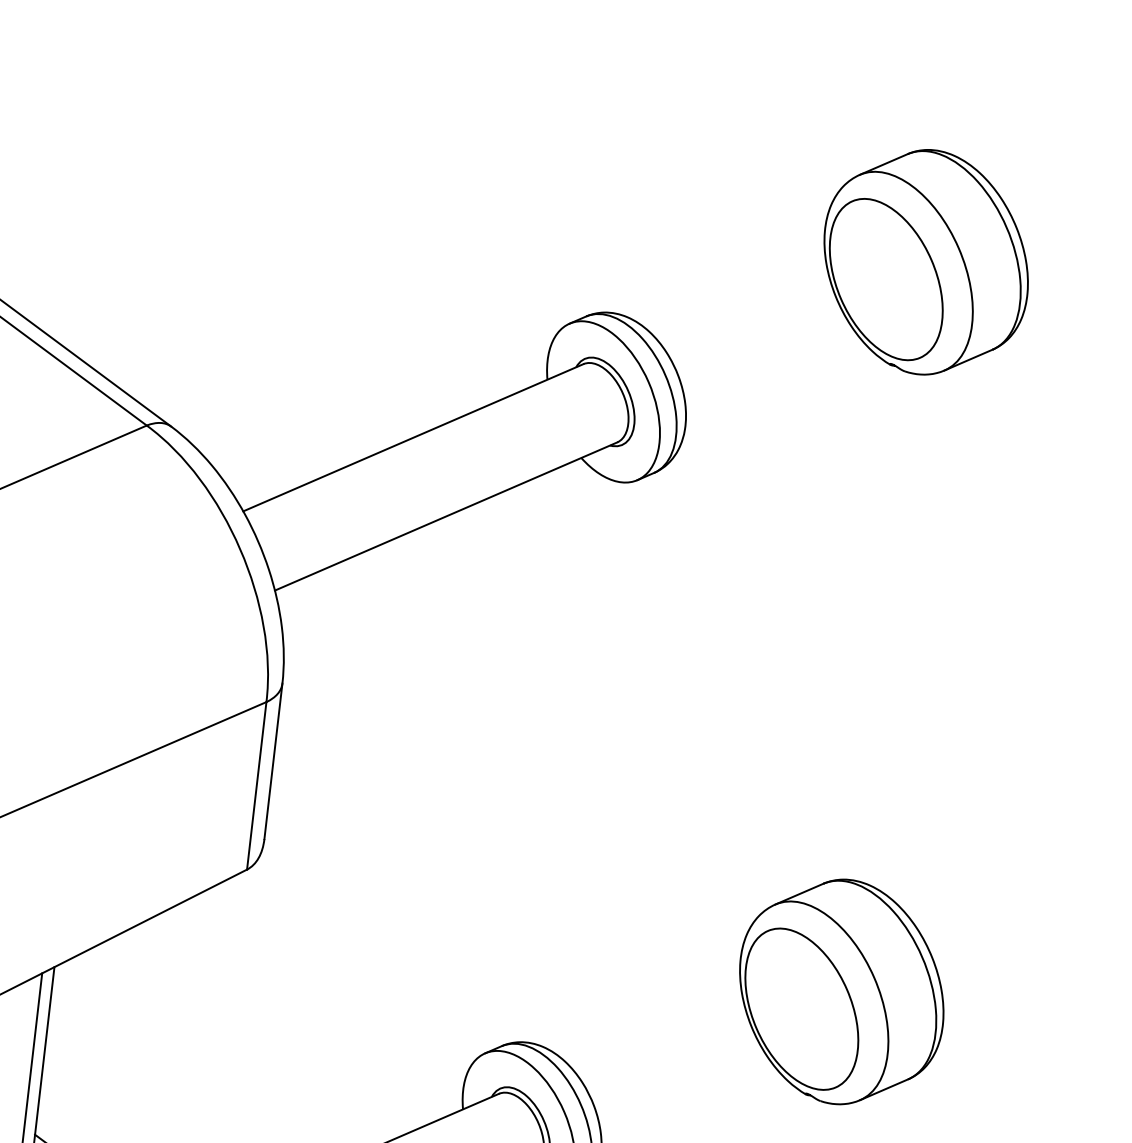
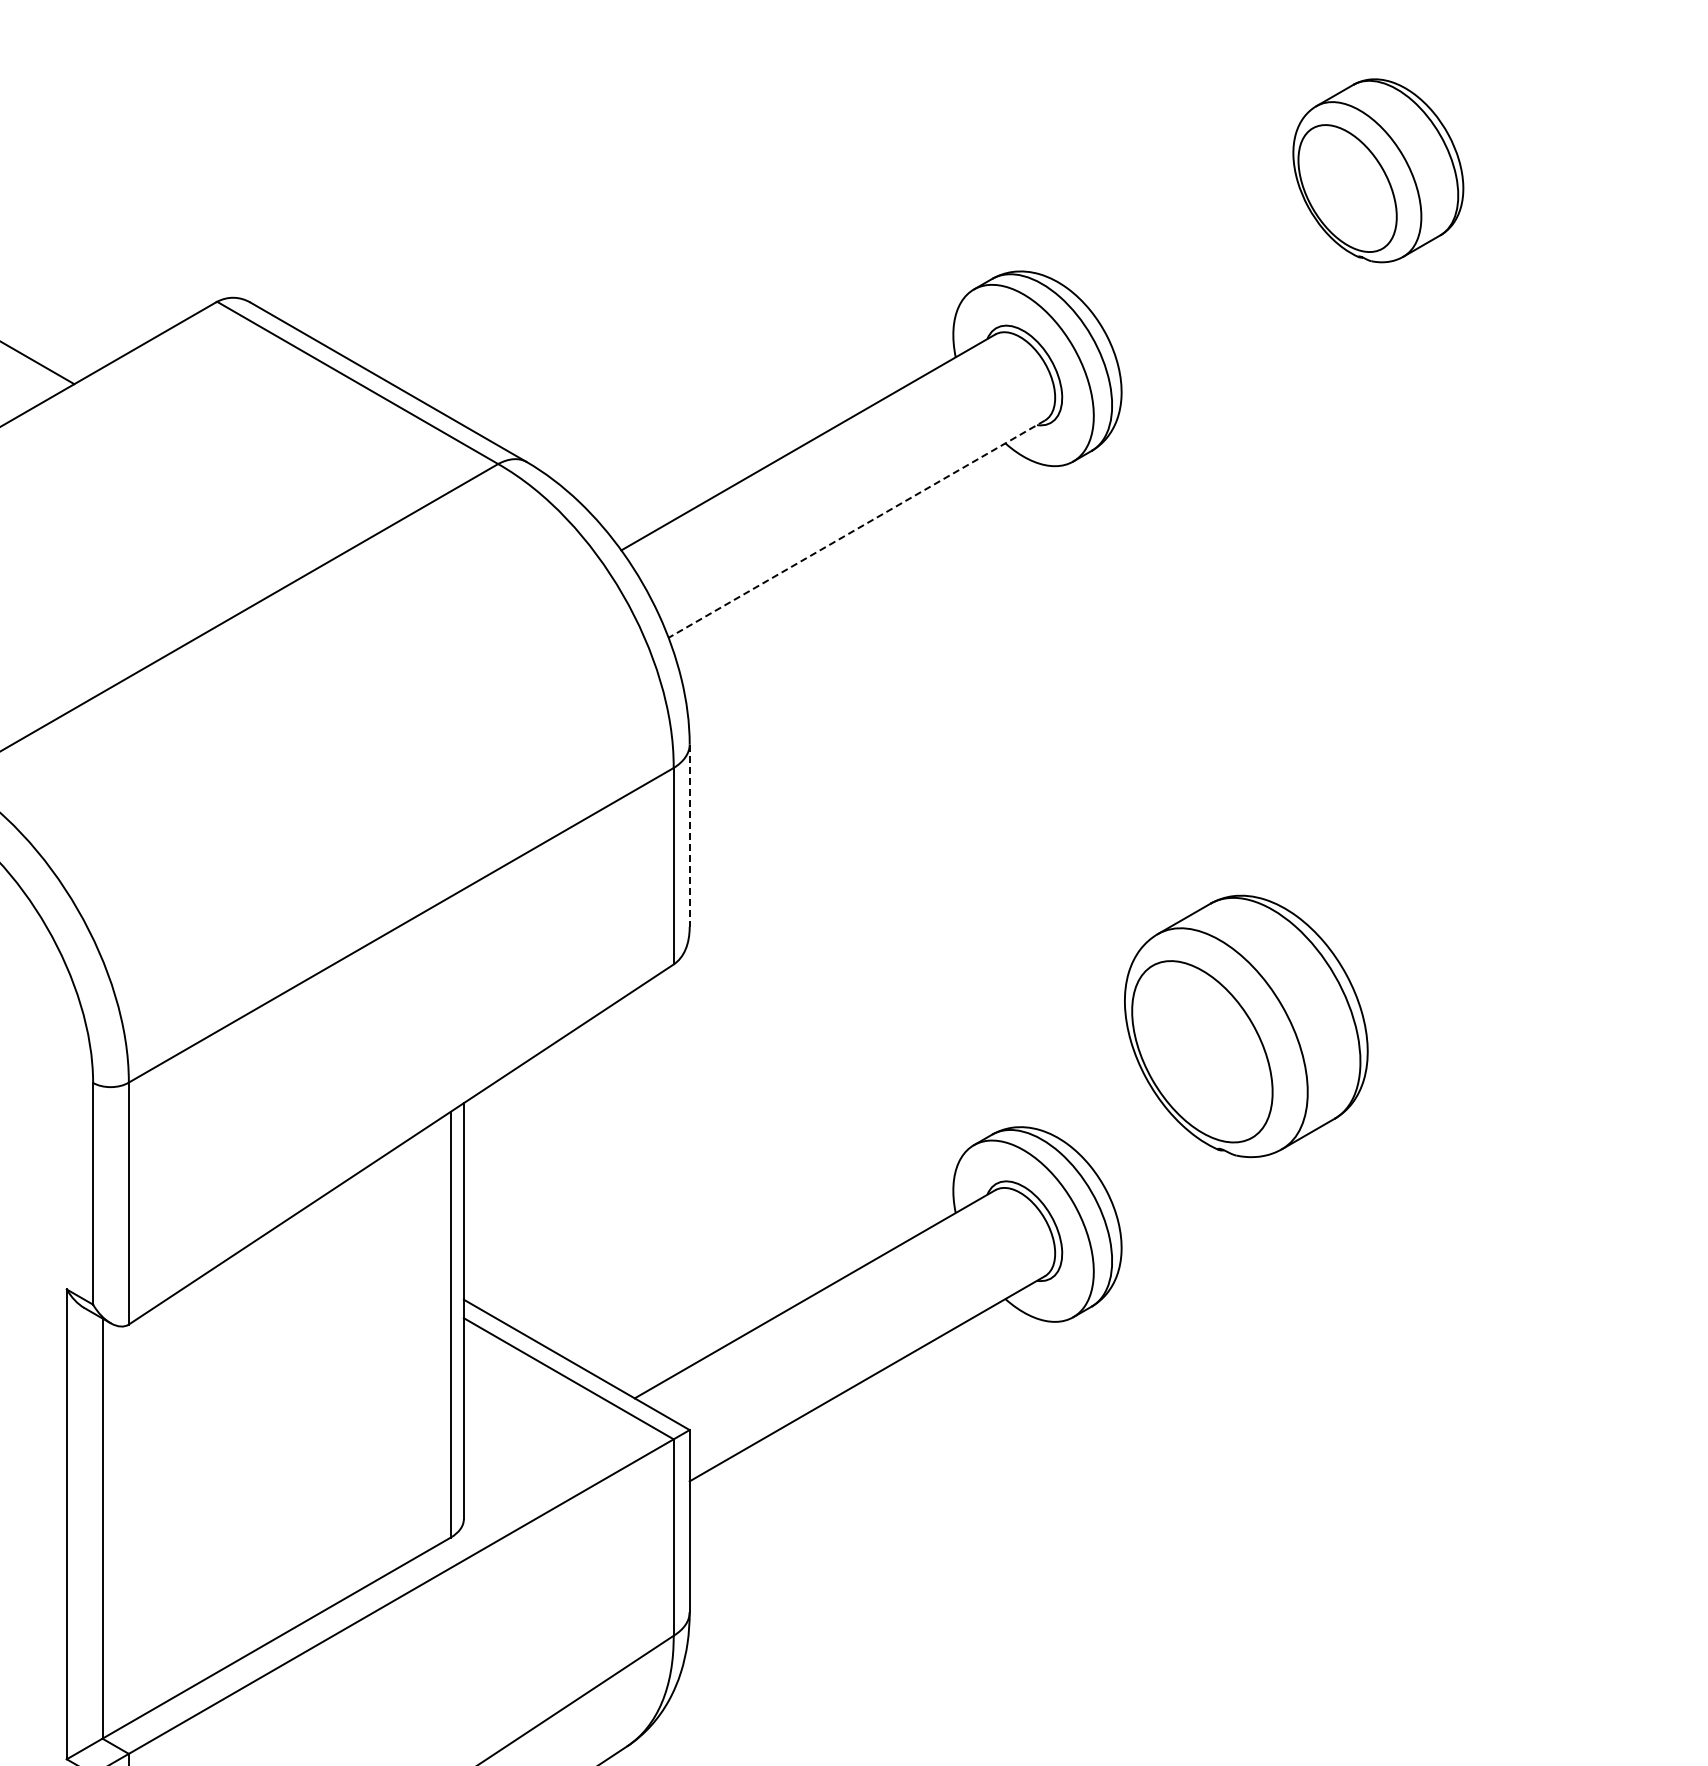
part: (926, 262) -> (1378, 170), size x0.7
line: (445, 516) -> (856, 529), solid -> dashed
line: (273, 762) -> (689, 836), solid -> dashed
part: (841, 992) -> (1246, 1026), moved

